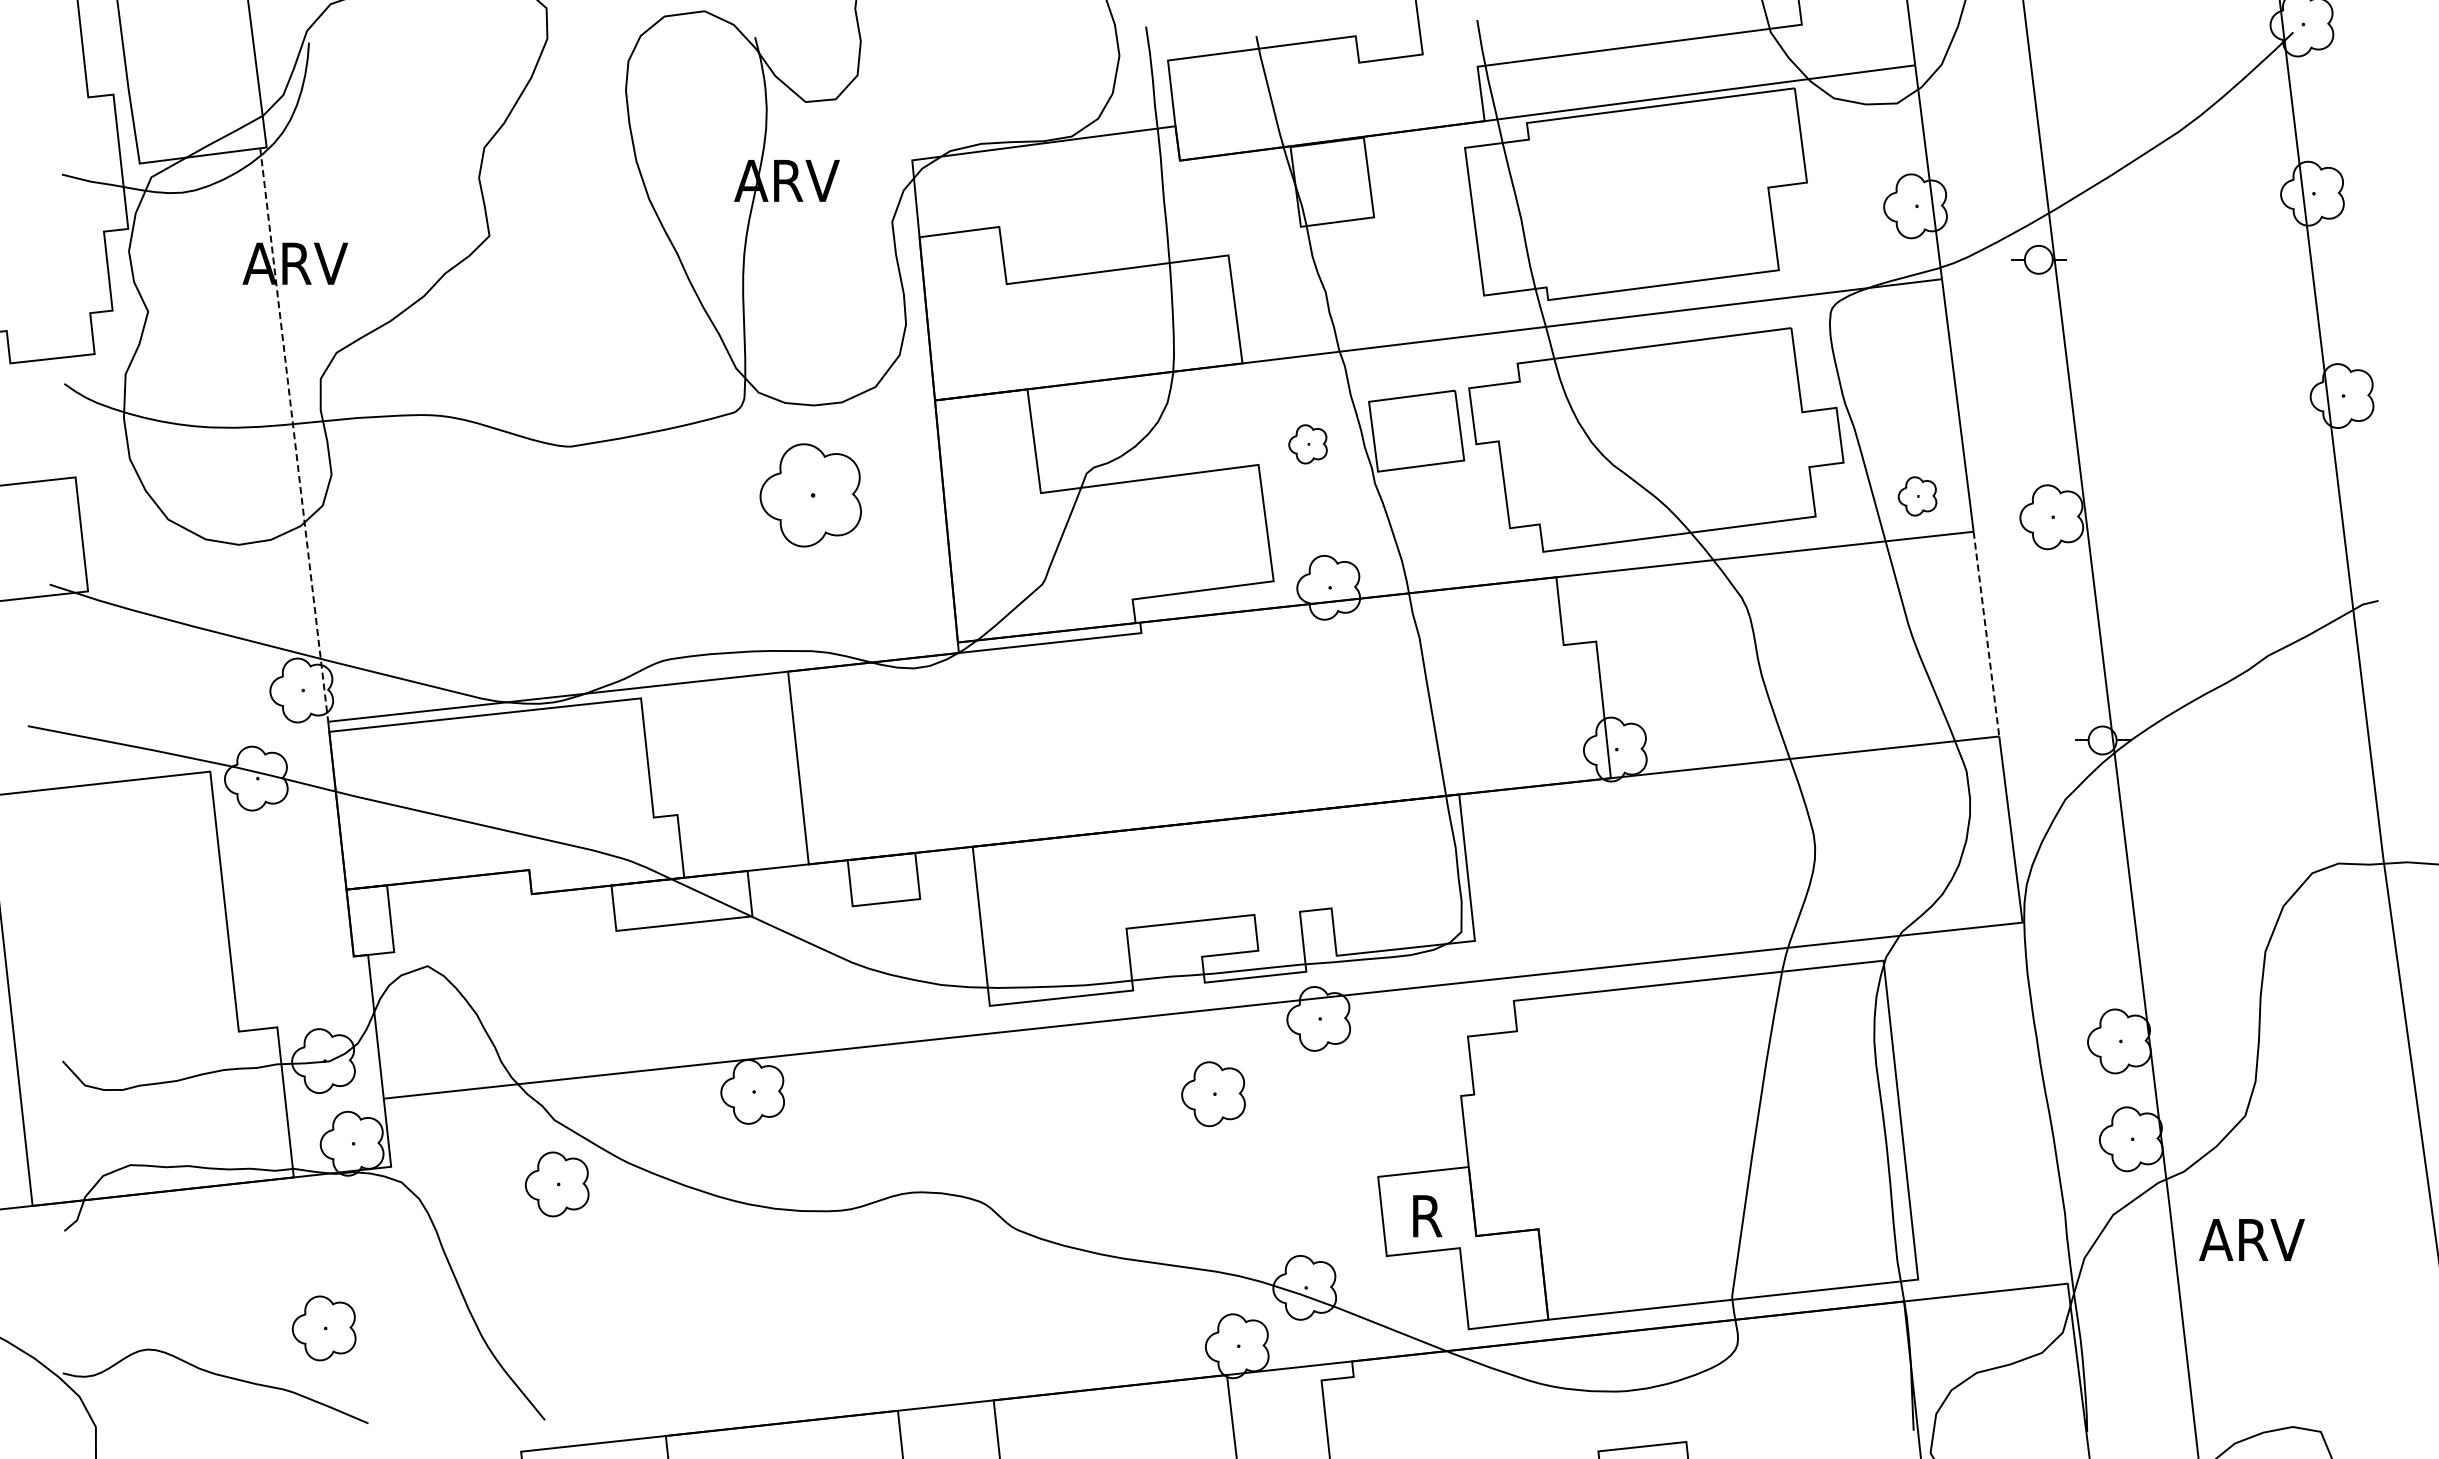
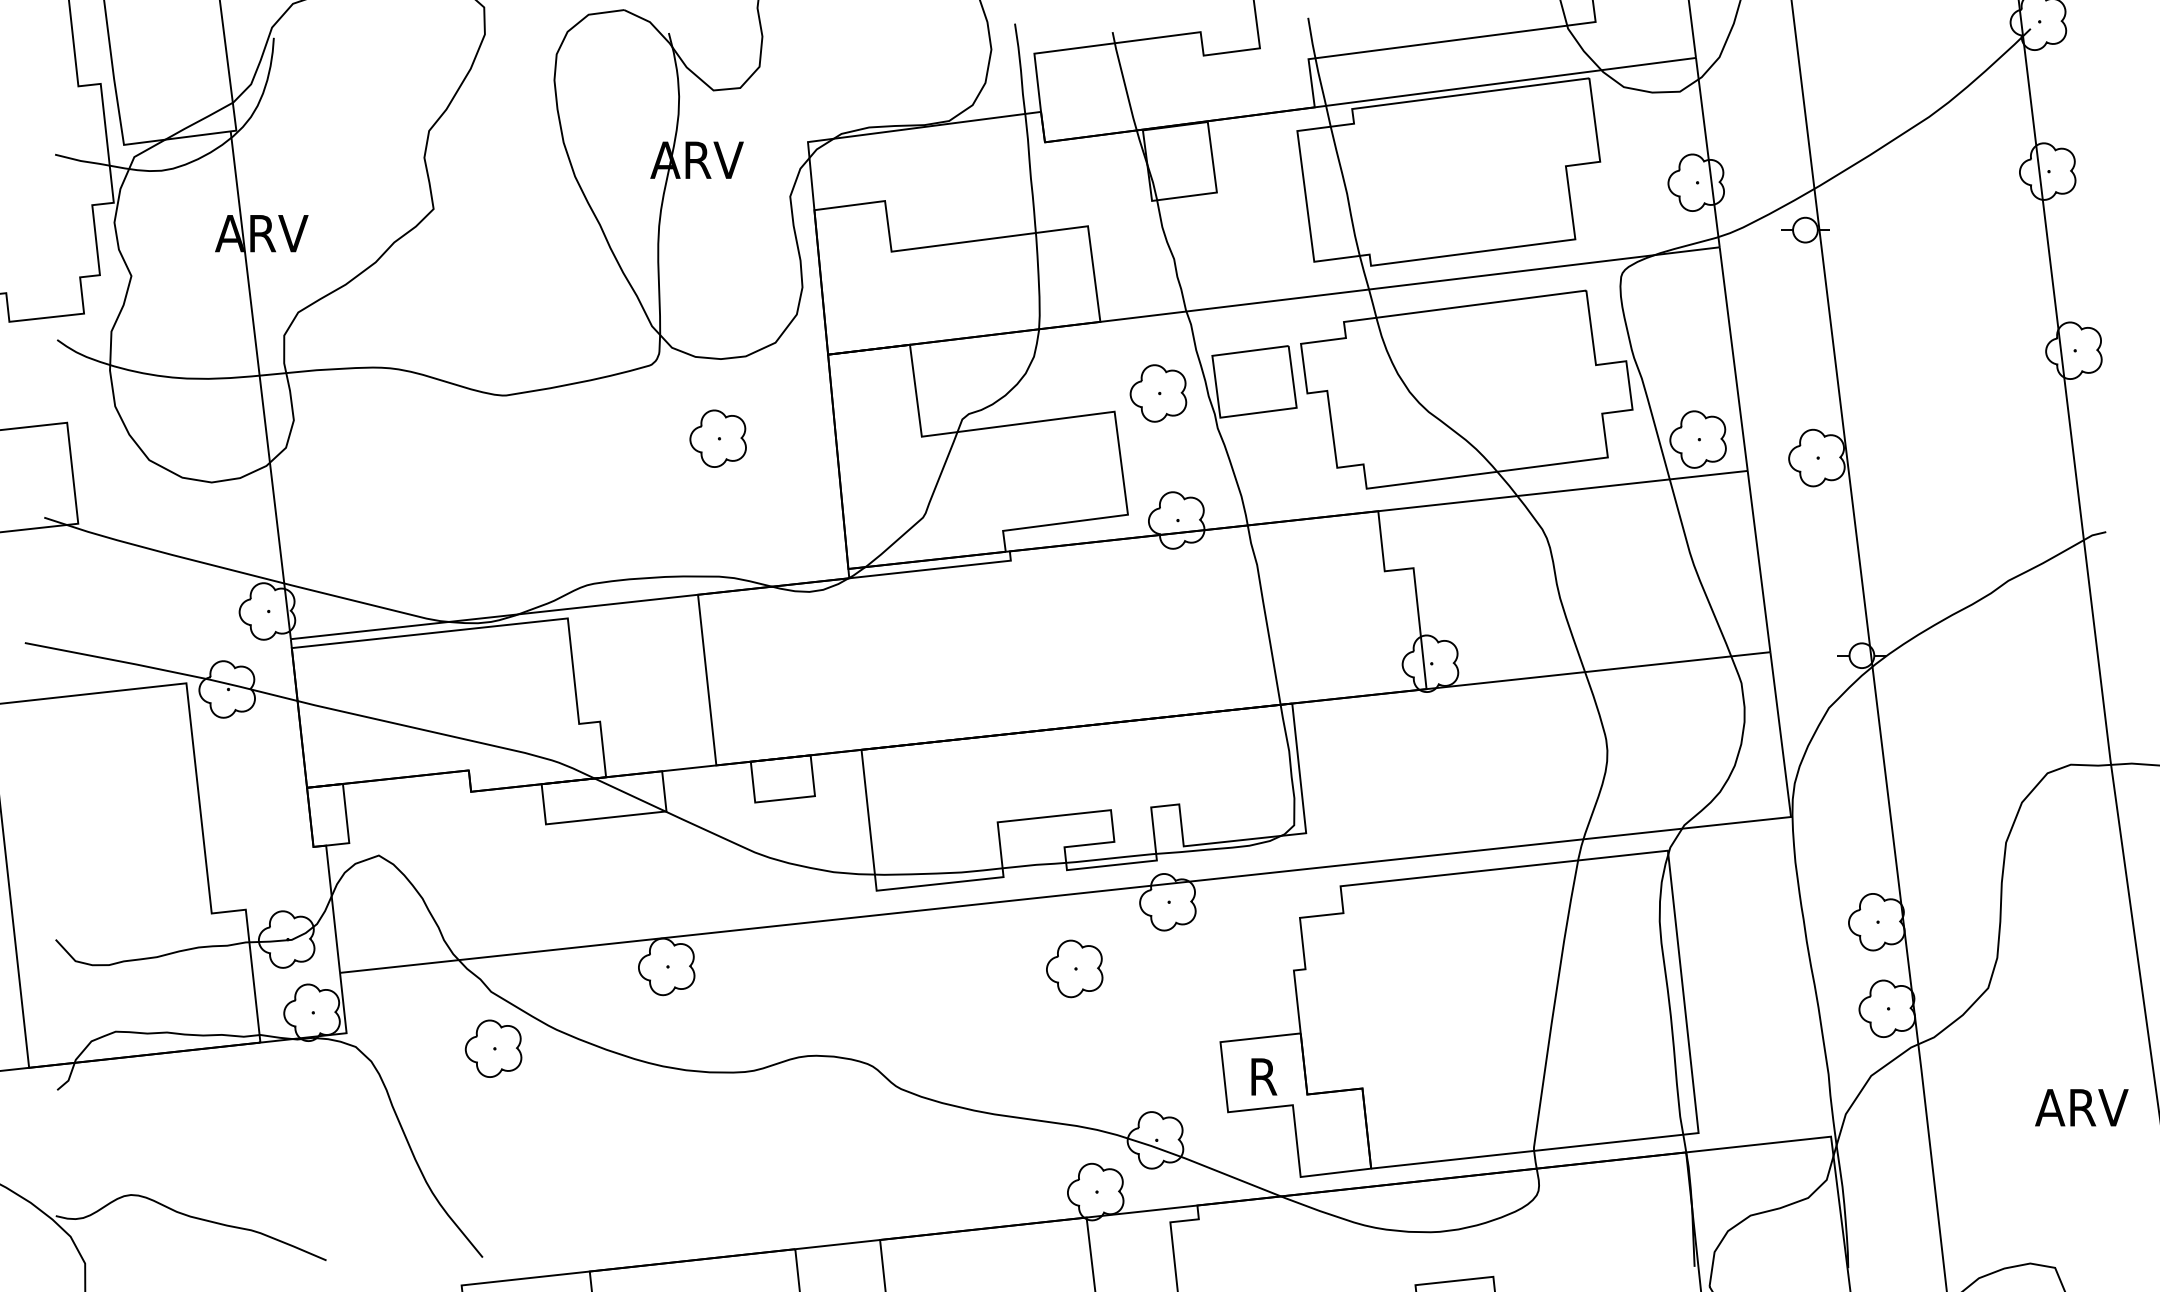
line: (294, 435) -> (261, 385), dashed -> solid
part: (1307, 444) -> (1157, 393), size x1.67
part: (810, 495) -> (717, 438), size x0.62
part: (1917, 496) -> (1698, 439), size x1.67
line: (1986, 634) -> (1759, 561), dashed -> solid
text: (2251, 1239) -> (2081, 1107), moved
part: (323, 1328) -> (286, 1176), removed

